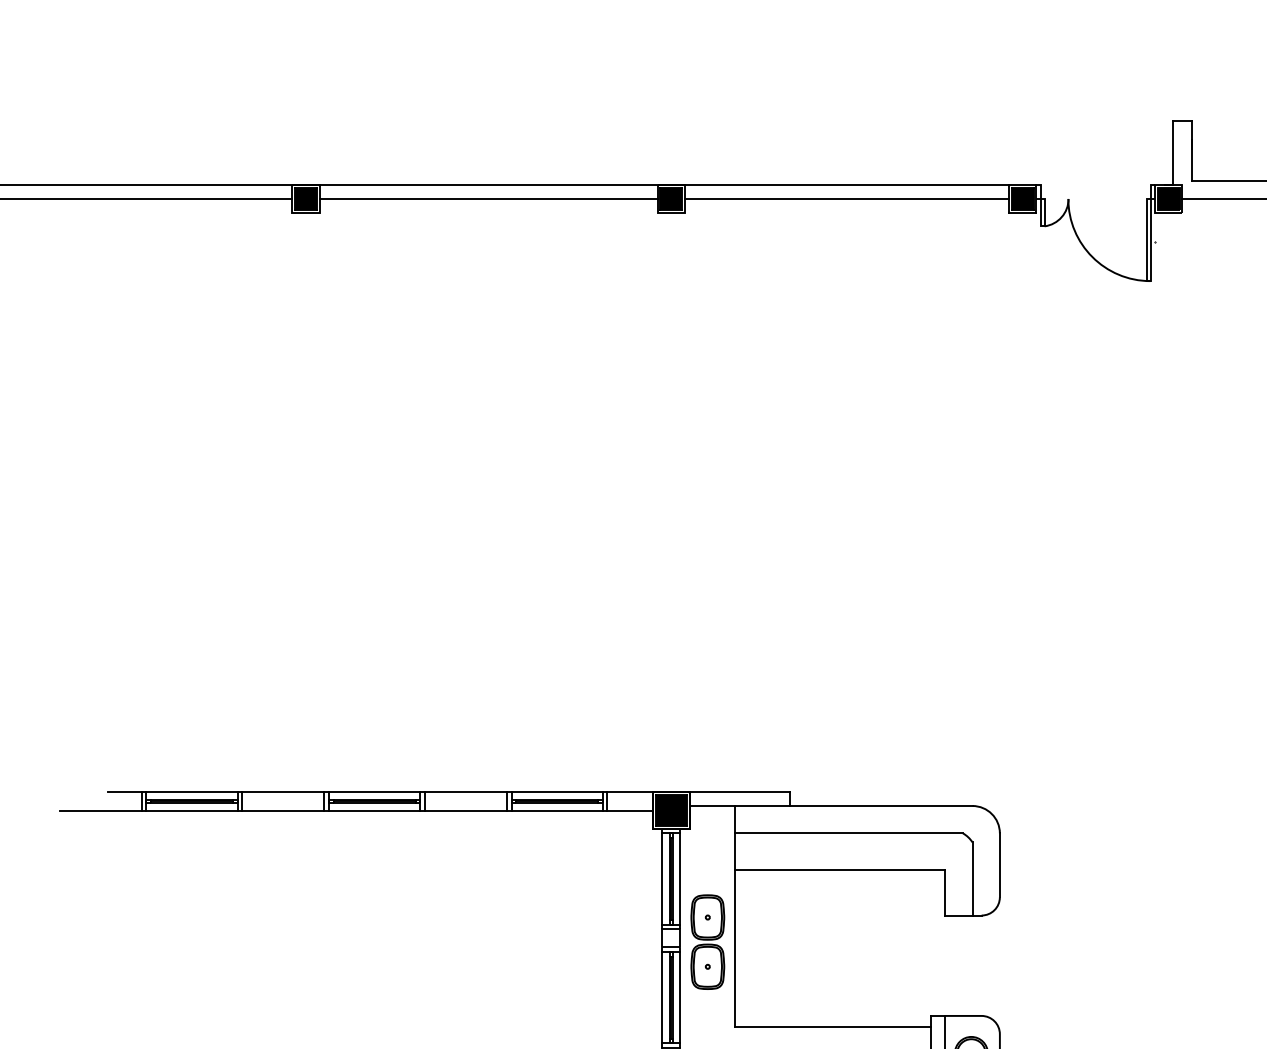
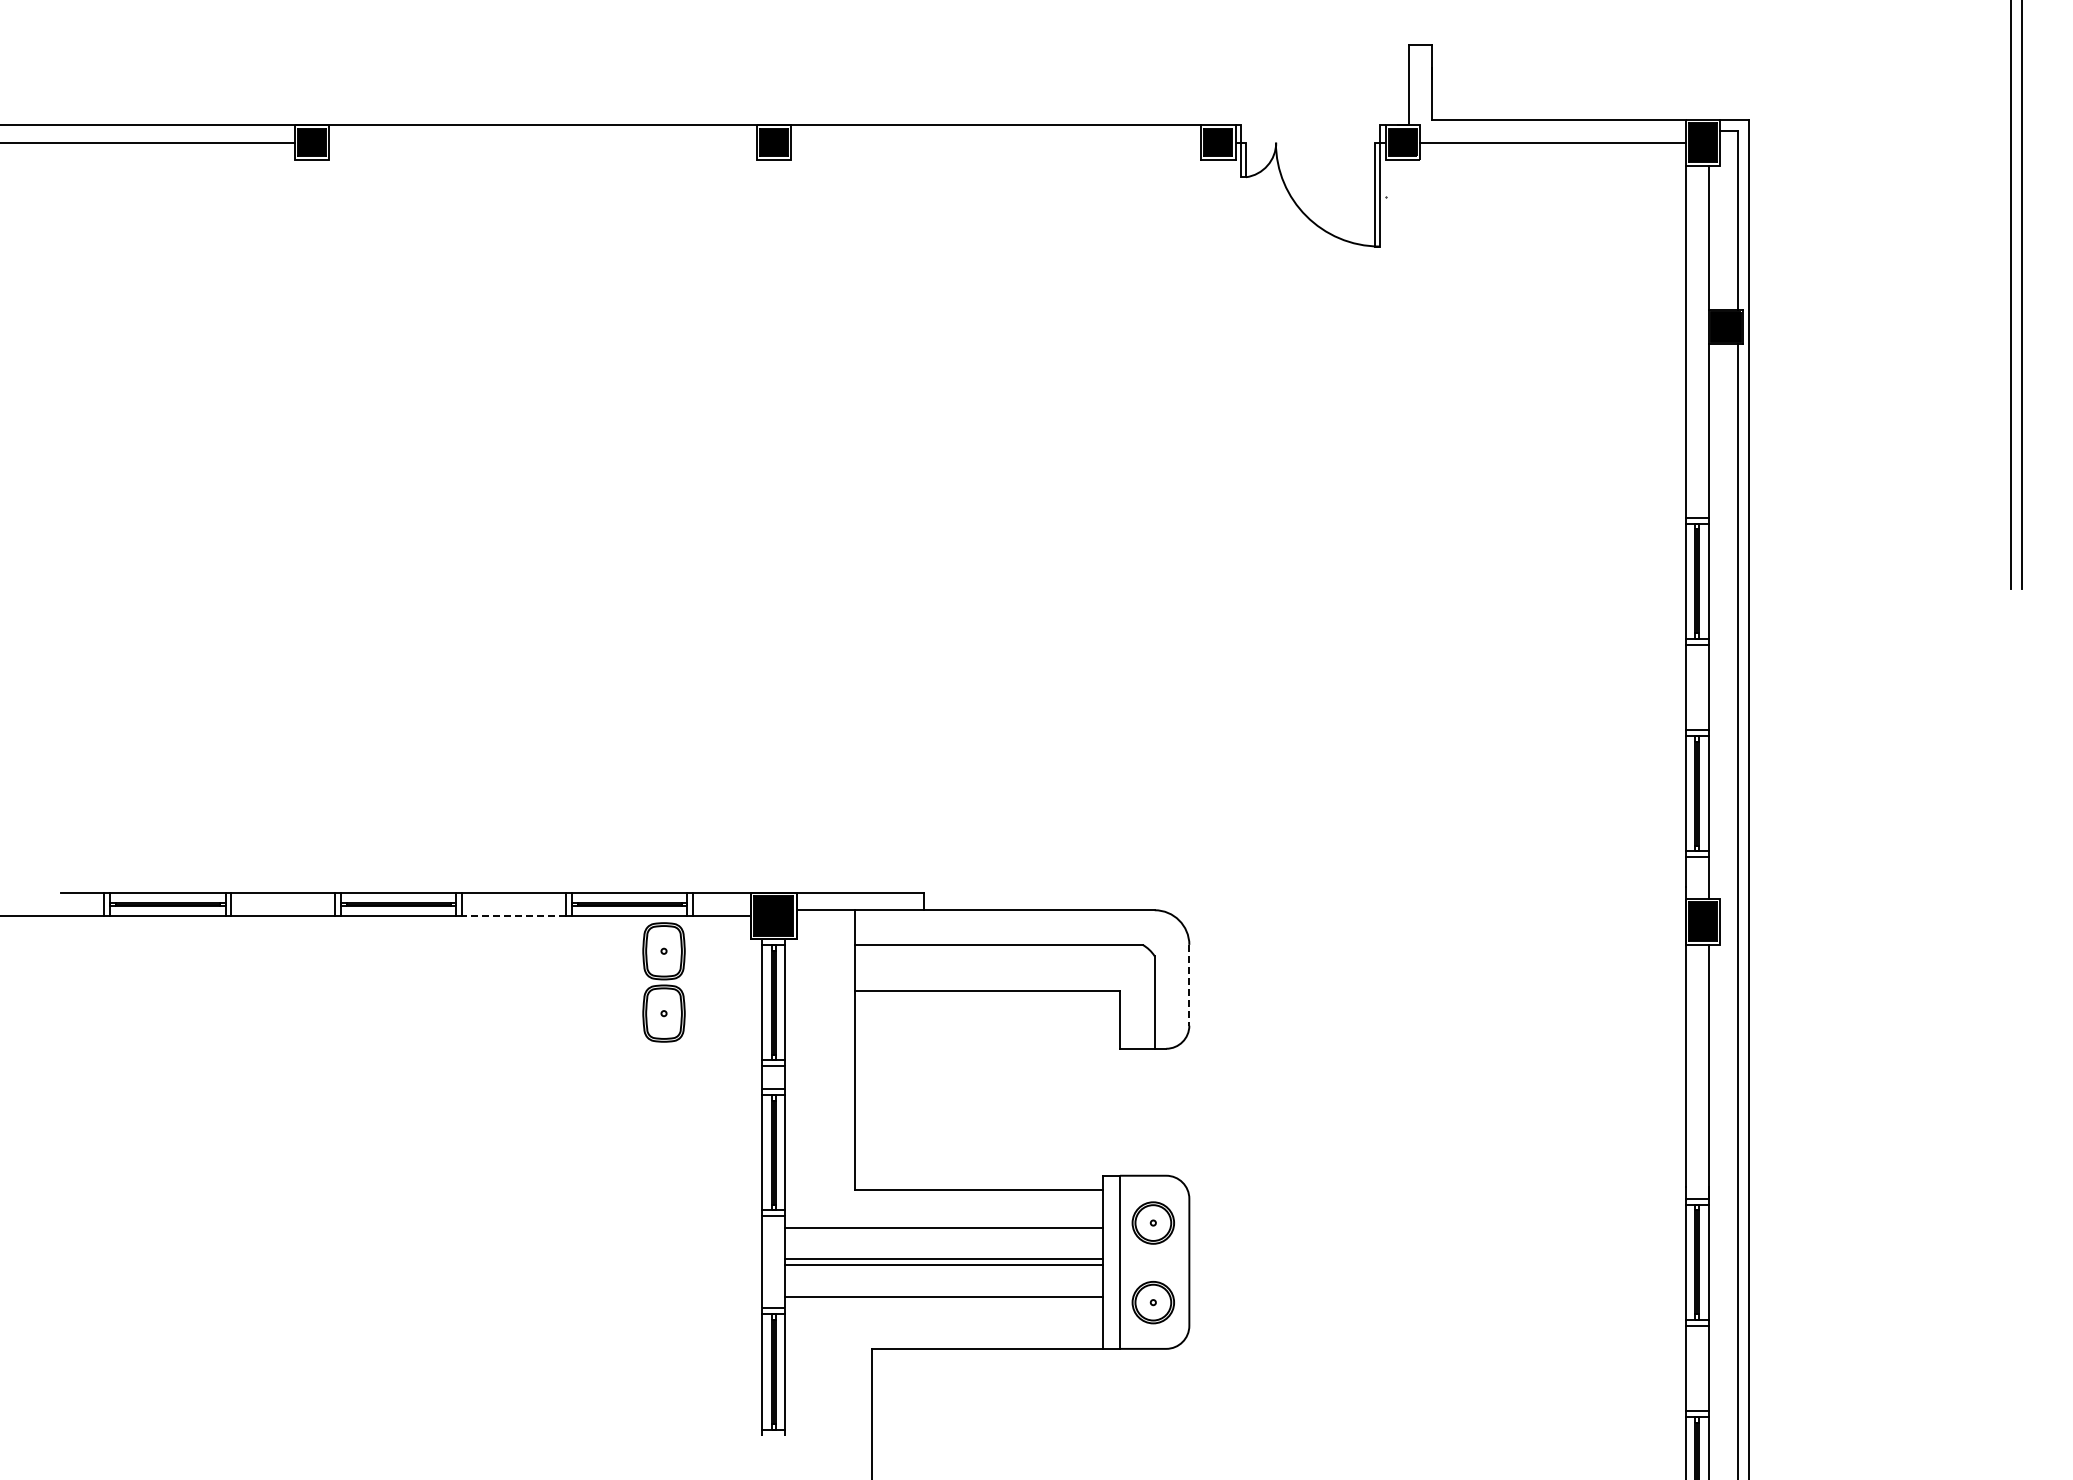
line: (488, 198) -> (542, 142), removed
line: (846, 198) -> (995, 142), removed
line: (466, 810) -> (514, 916), solid -> dashed
line: (1000, 865) -> (1189, 985), solid -> dashed
part: (707, 942) -> (663, 982), moved

